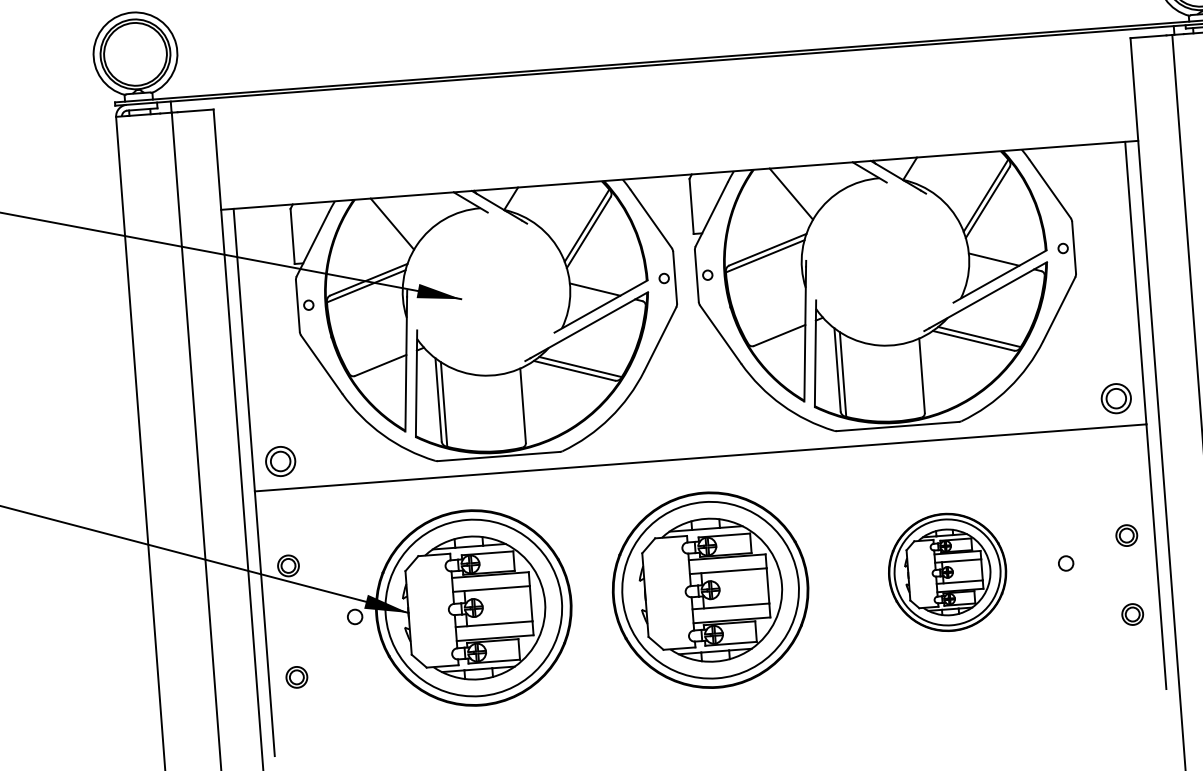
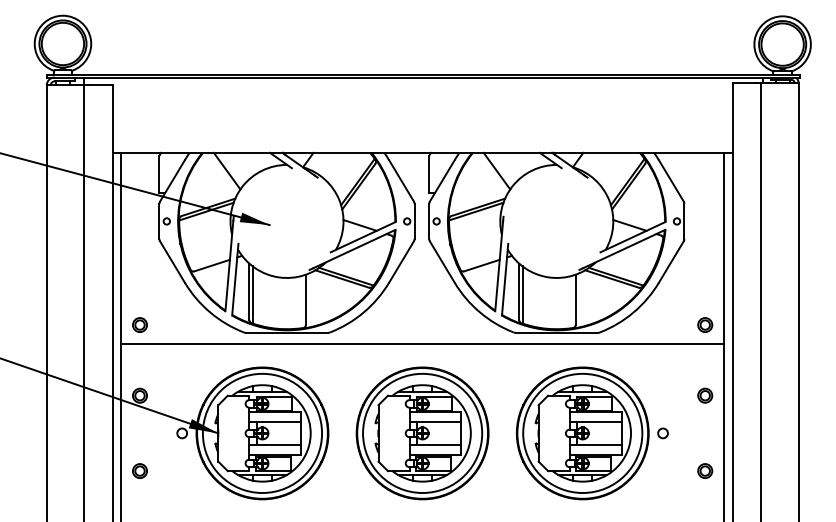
part: (1116, 397) -> (705, 324), size x0.71
part: (279, 460) -> (139, 324), size x0.71
part: (1127, 535) -> (705, 395), moved
part: (947, 572) -> (582, 433), size x1.67

